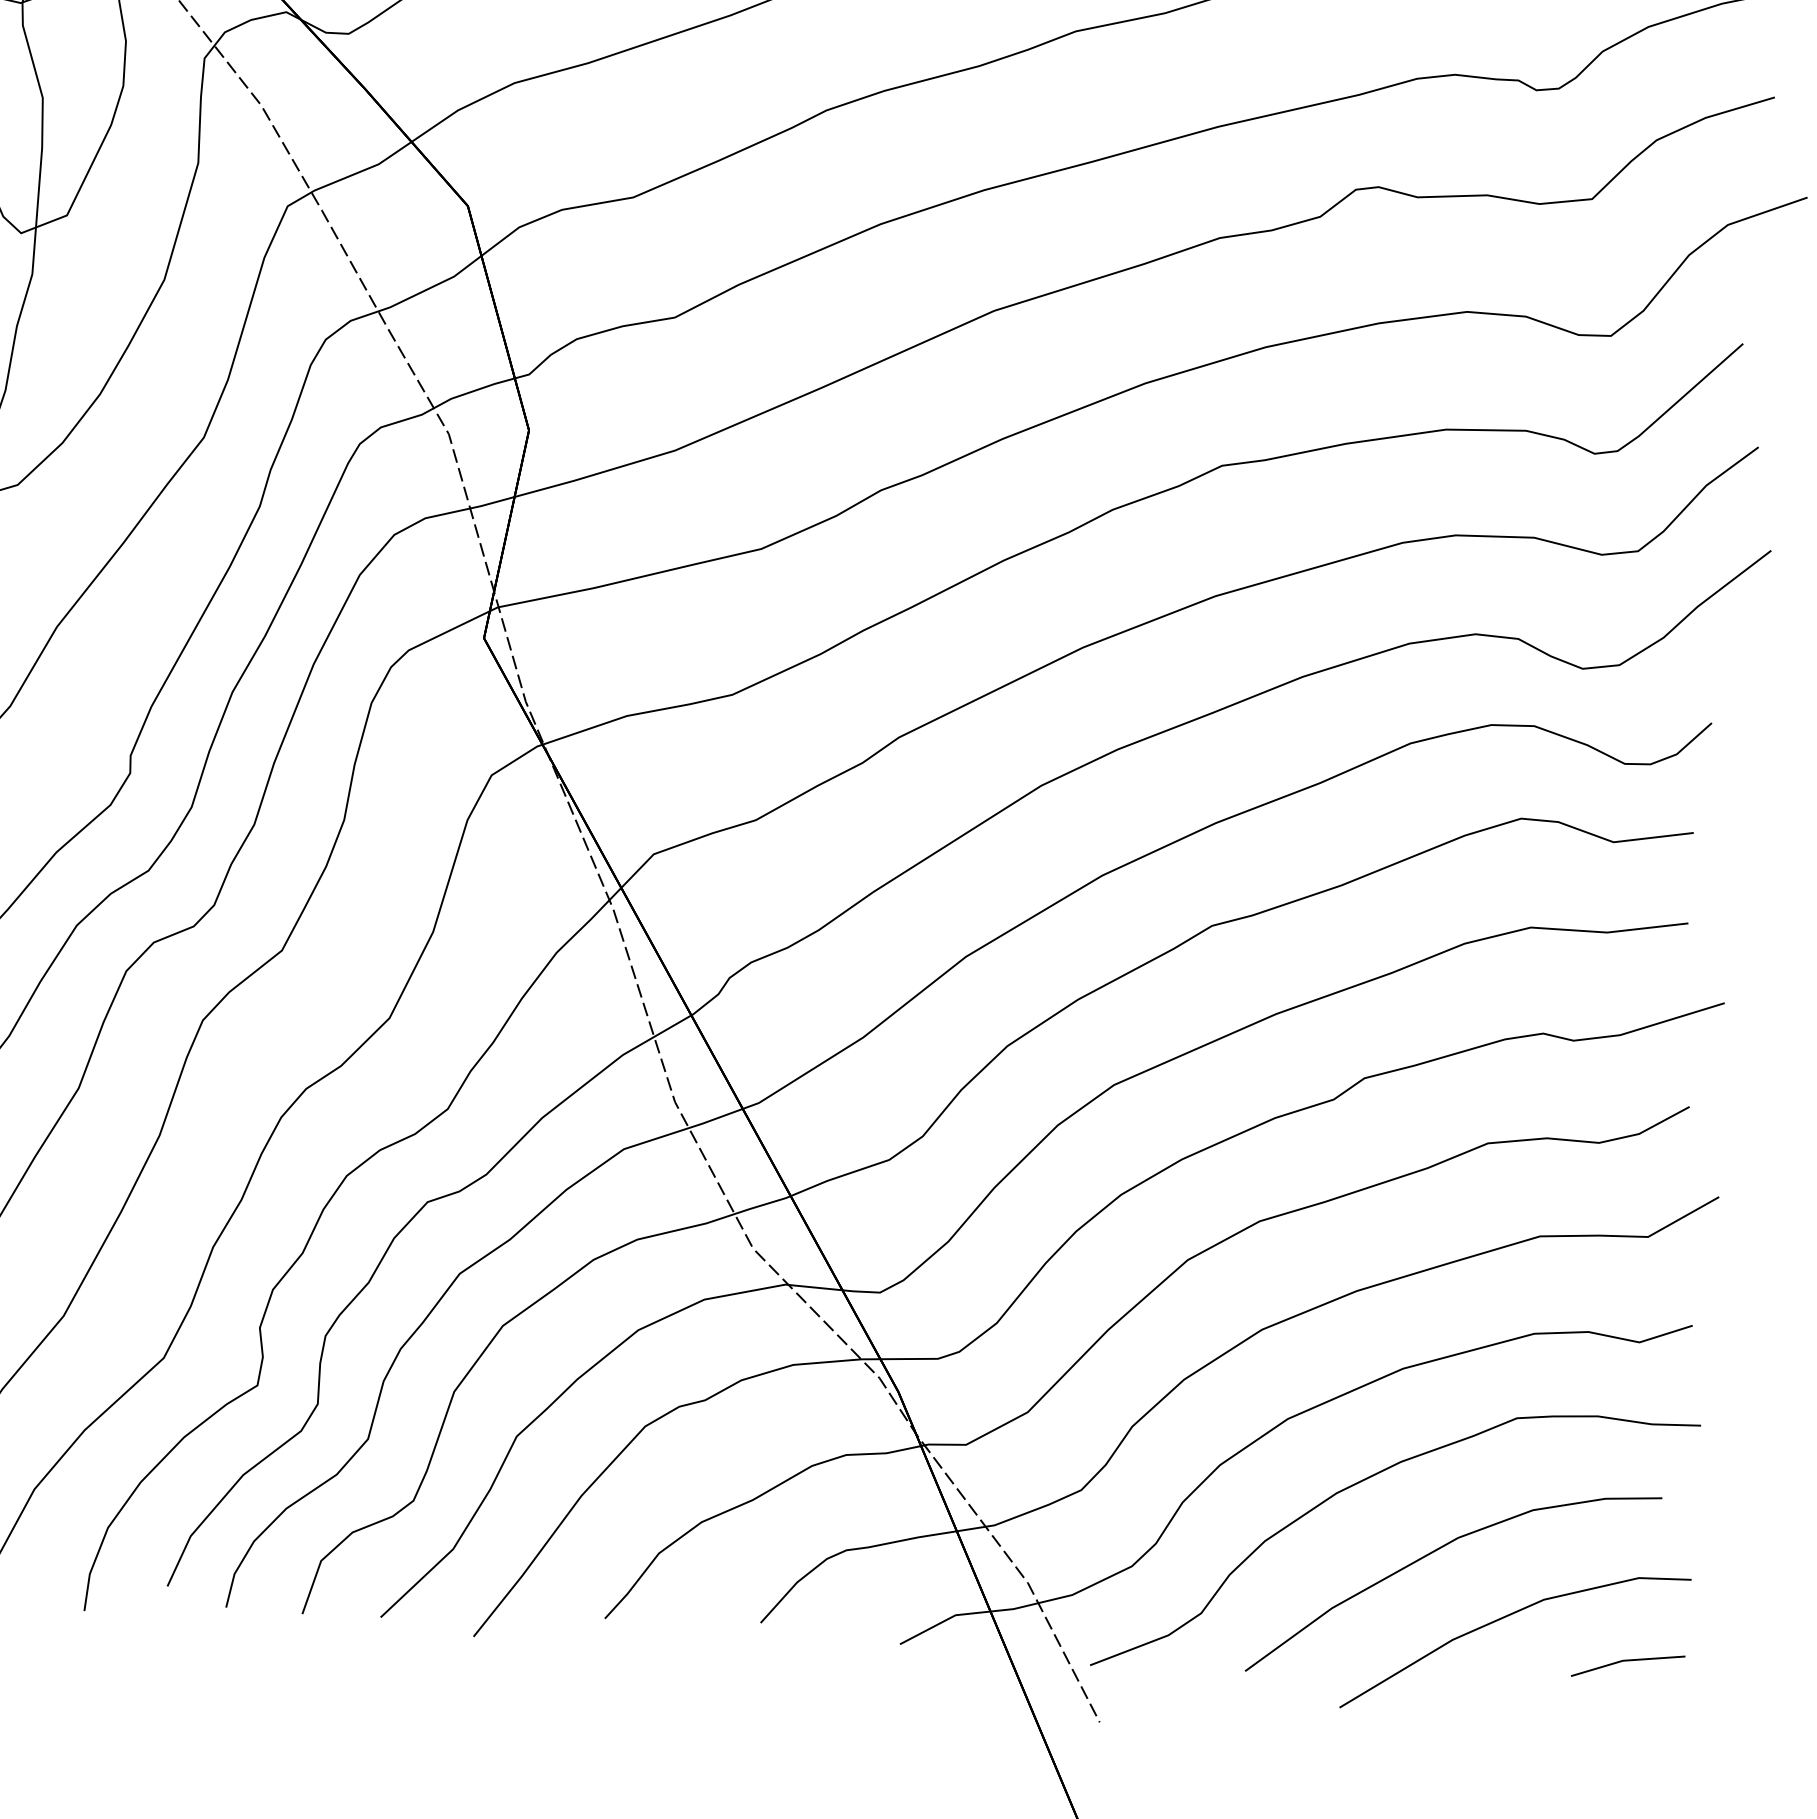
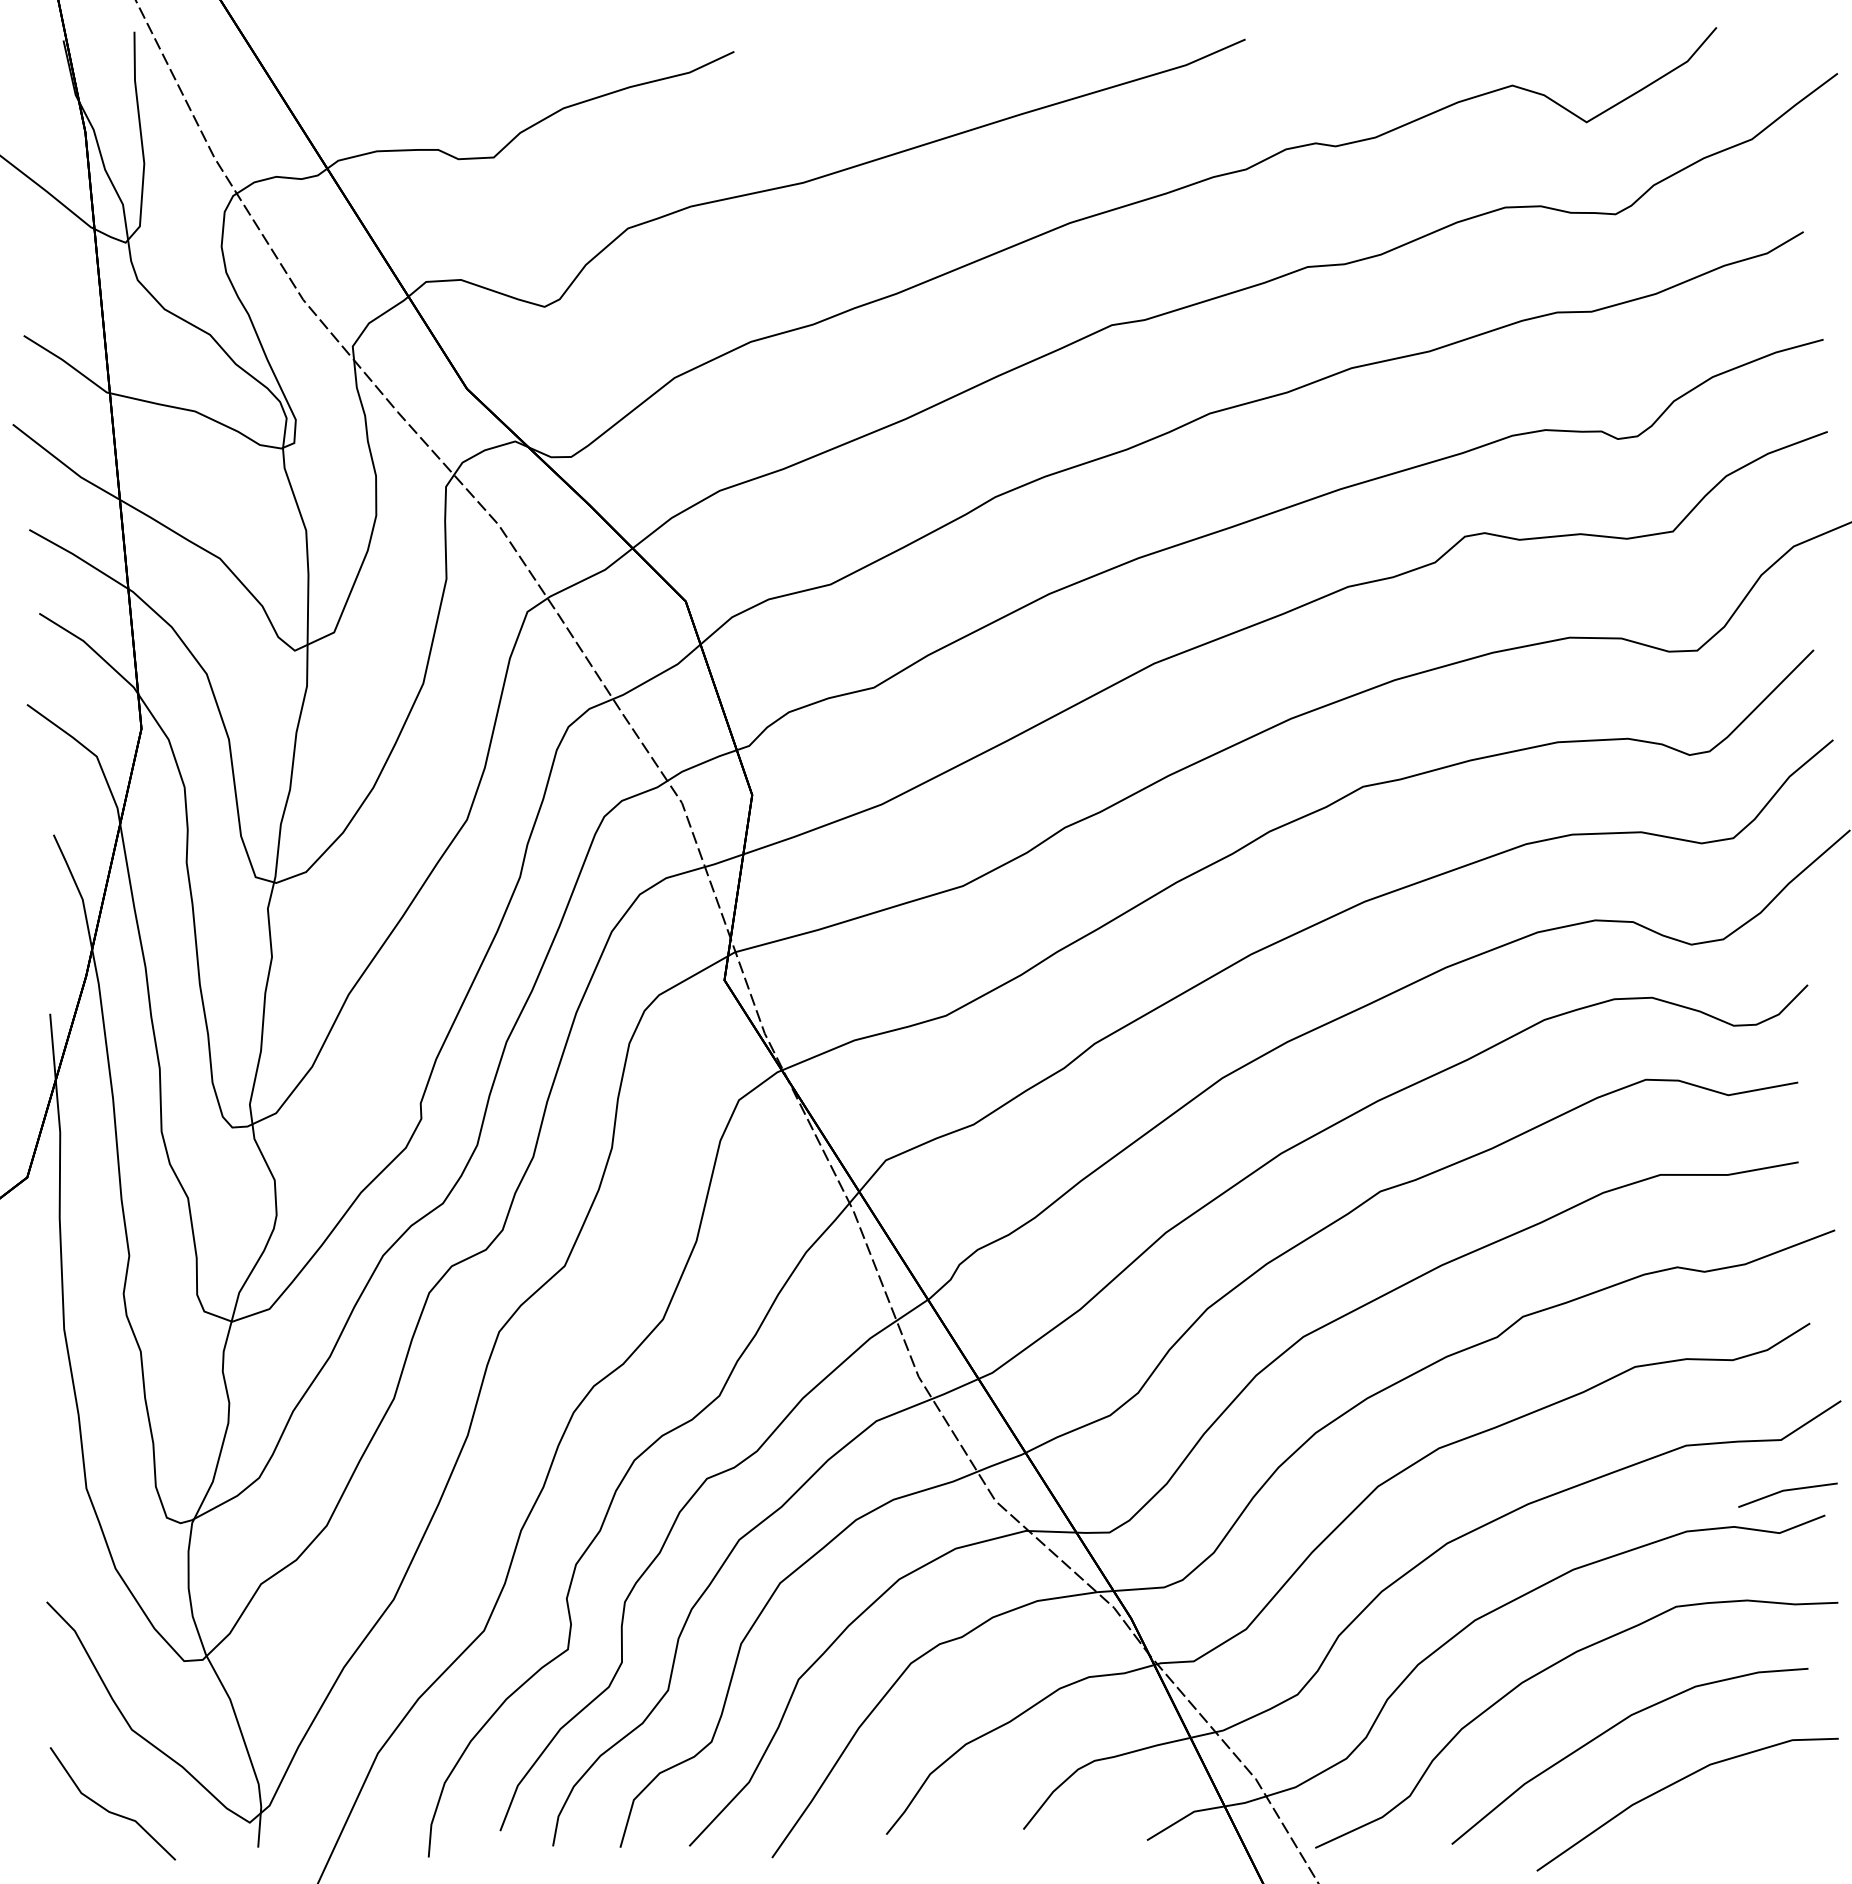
line: (1627, 1661) -> (1787, 1491), moved

